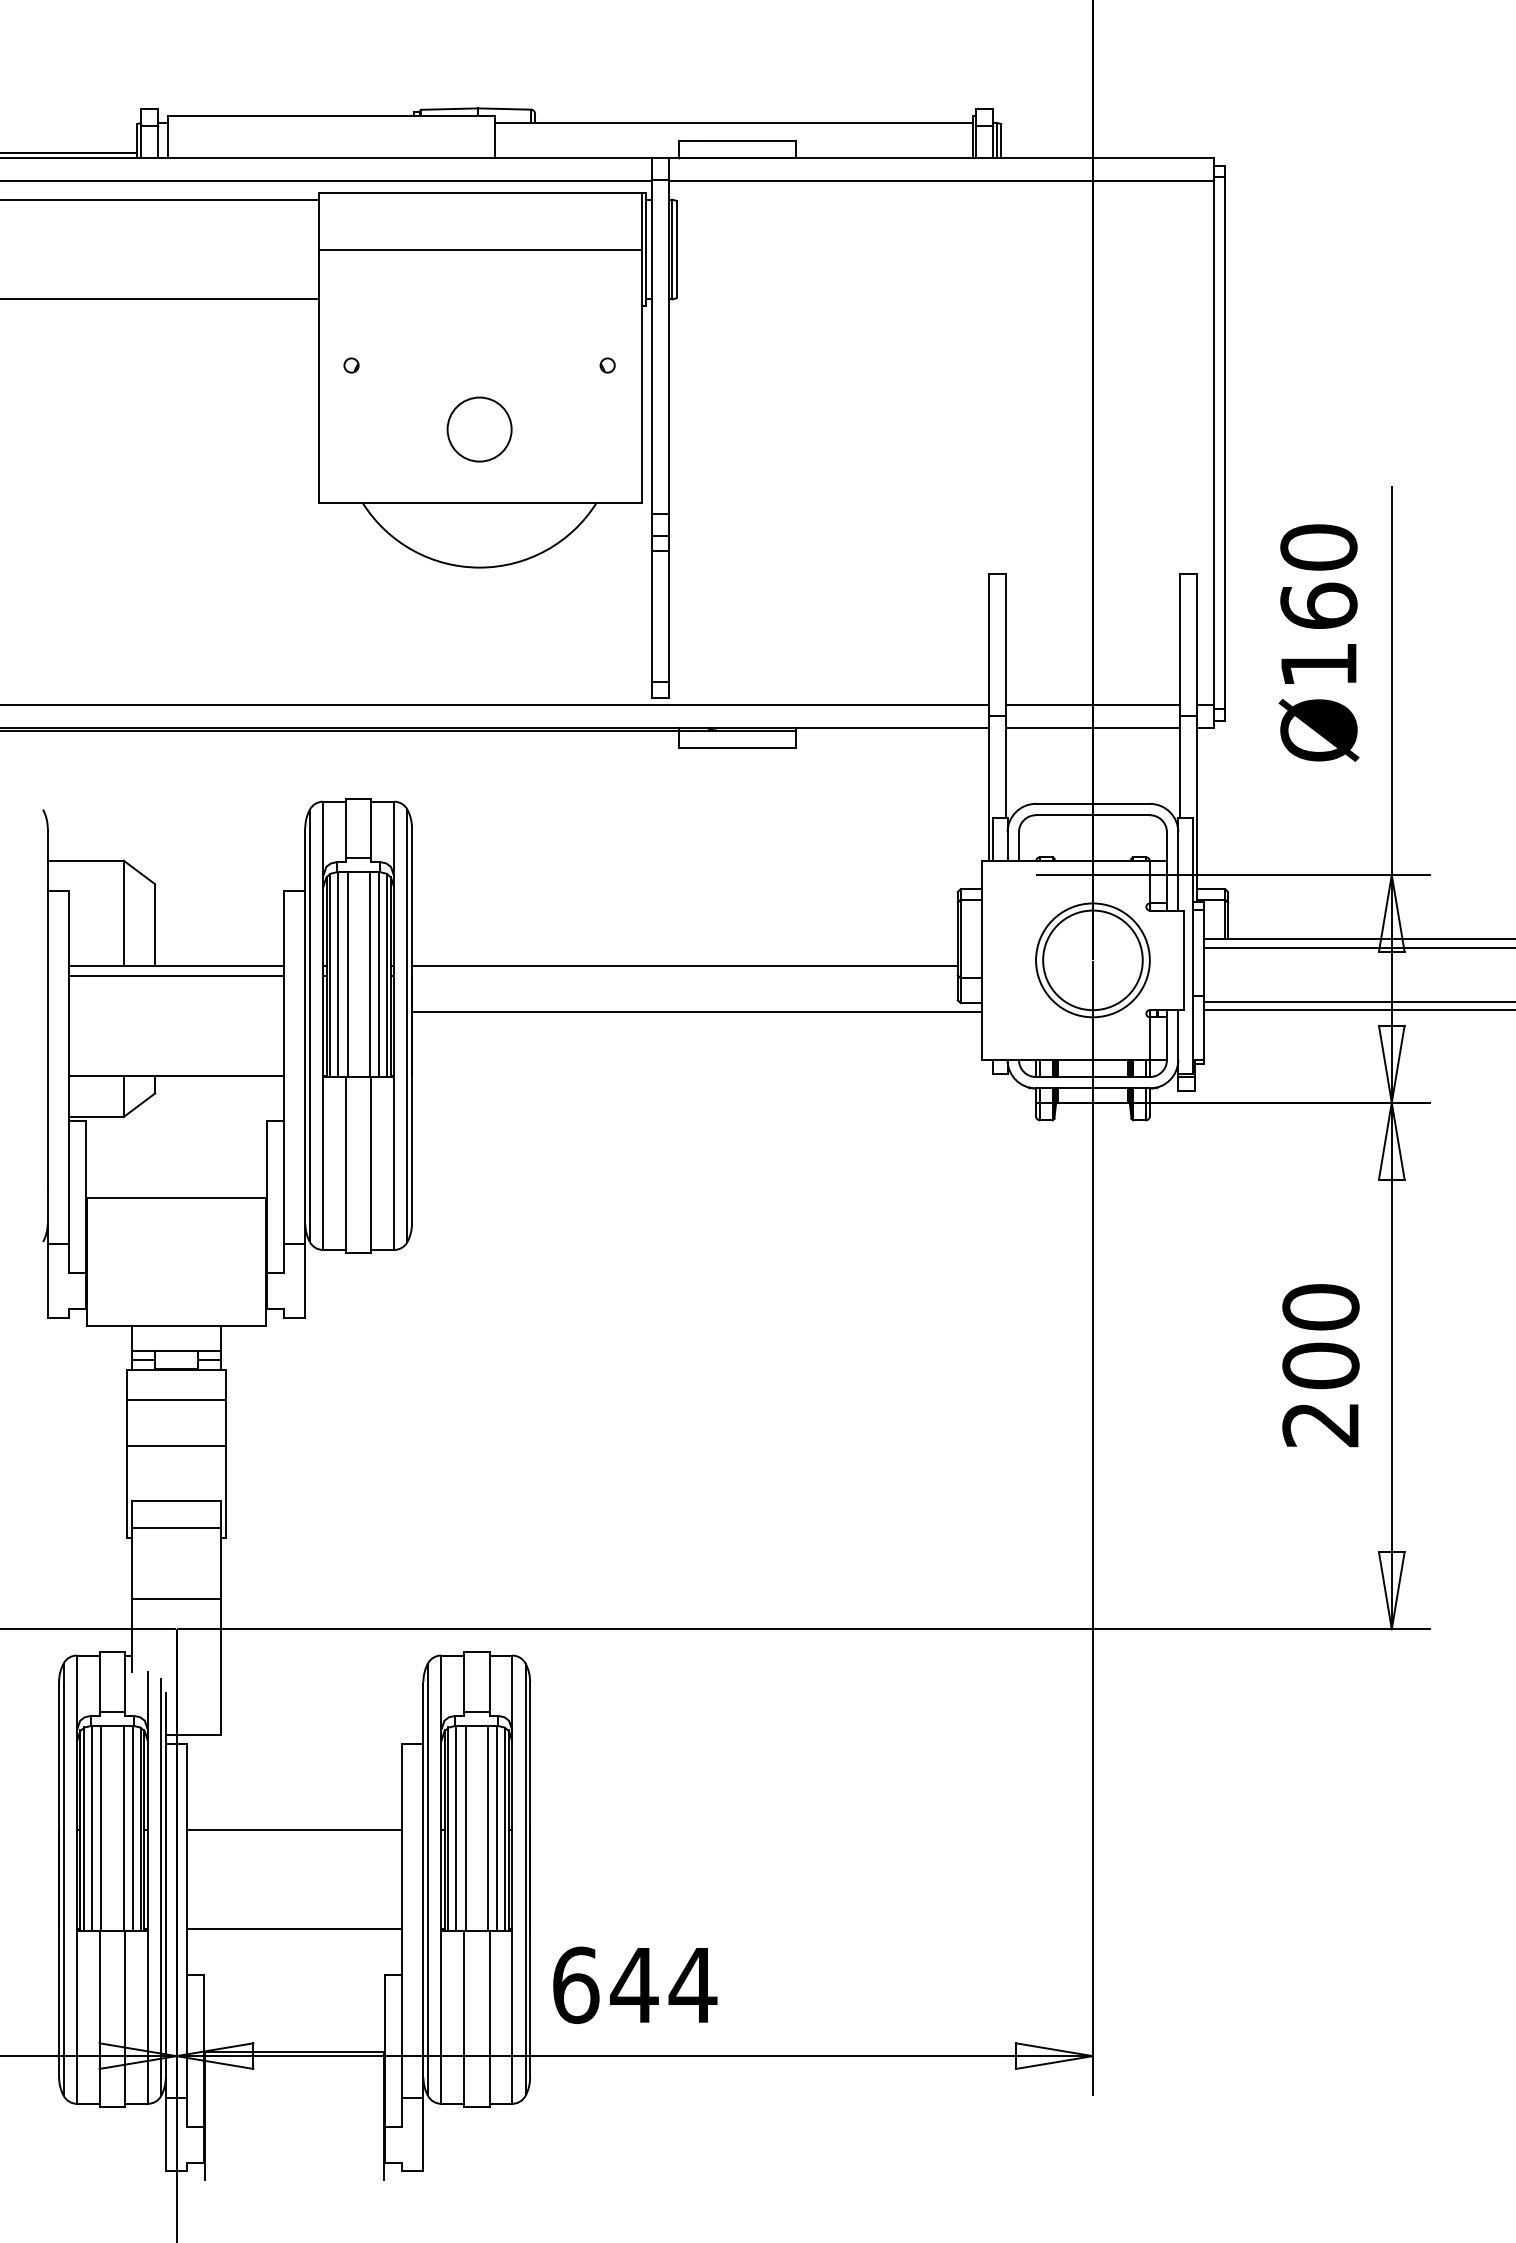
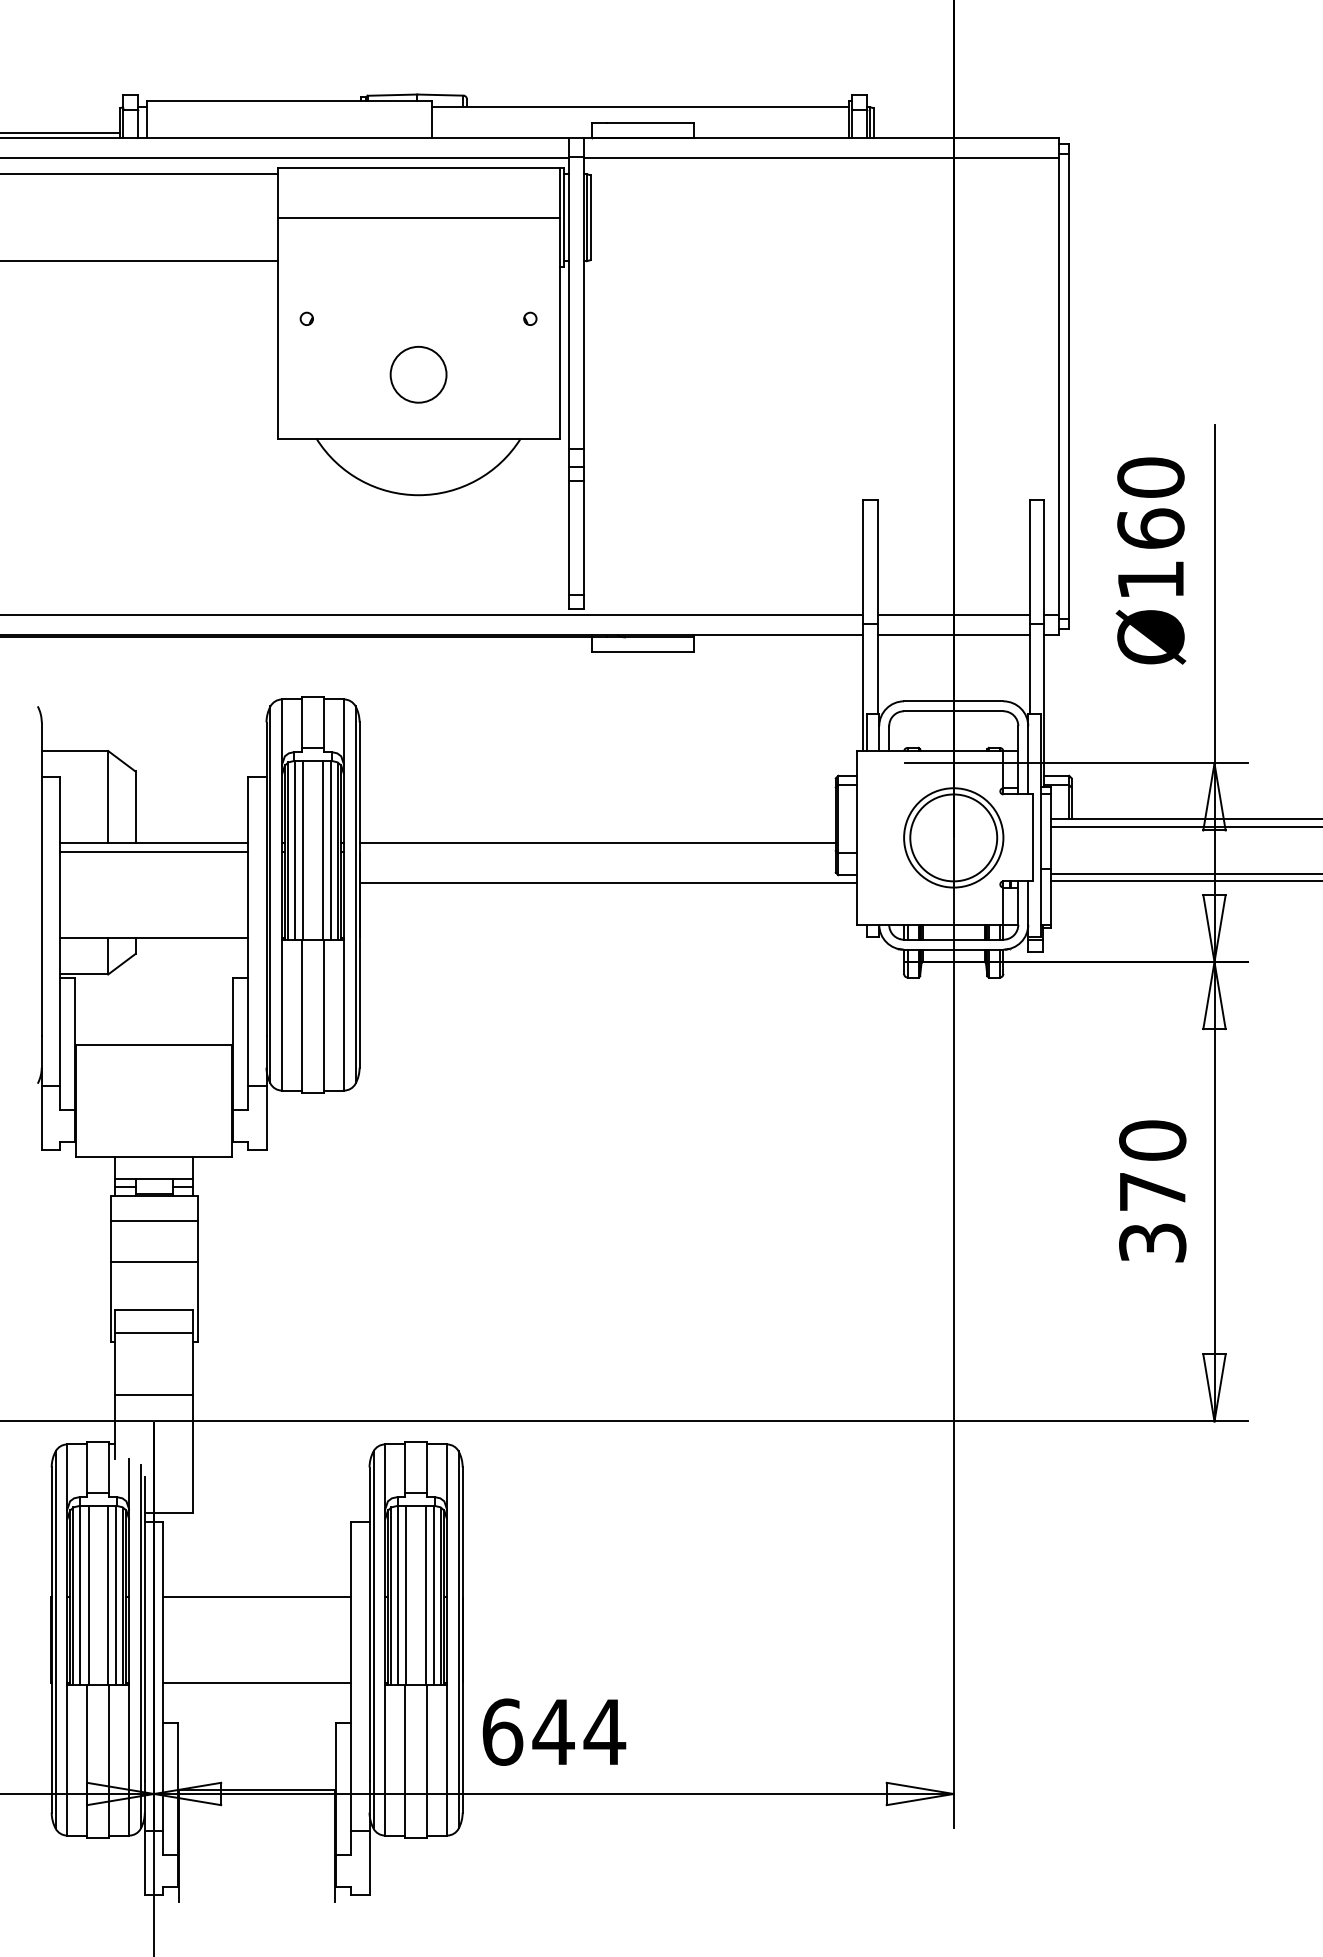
text: (1320, 1394) -> (1152, 1216), 200 -> 370

